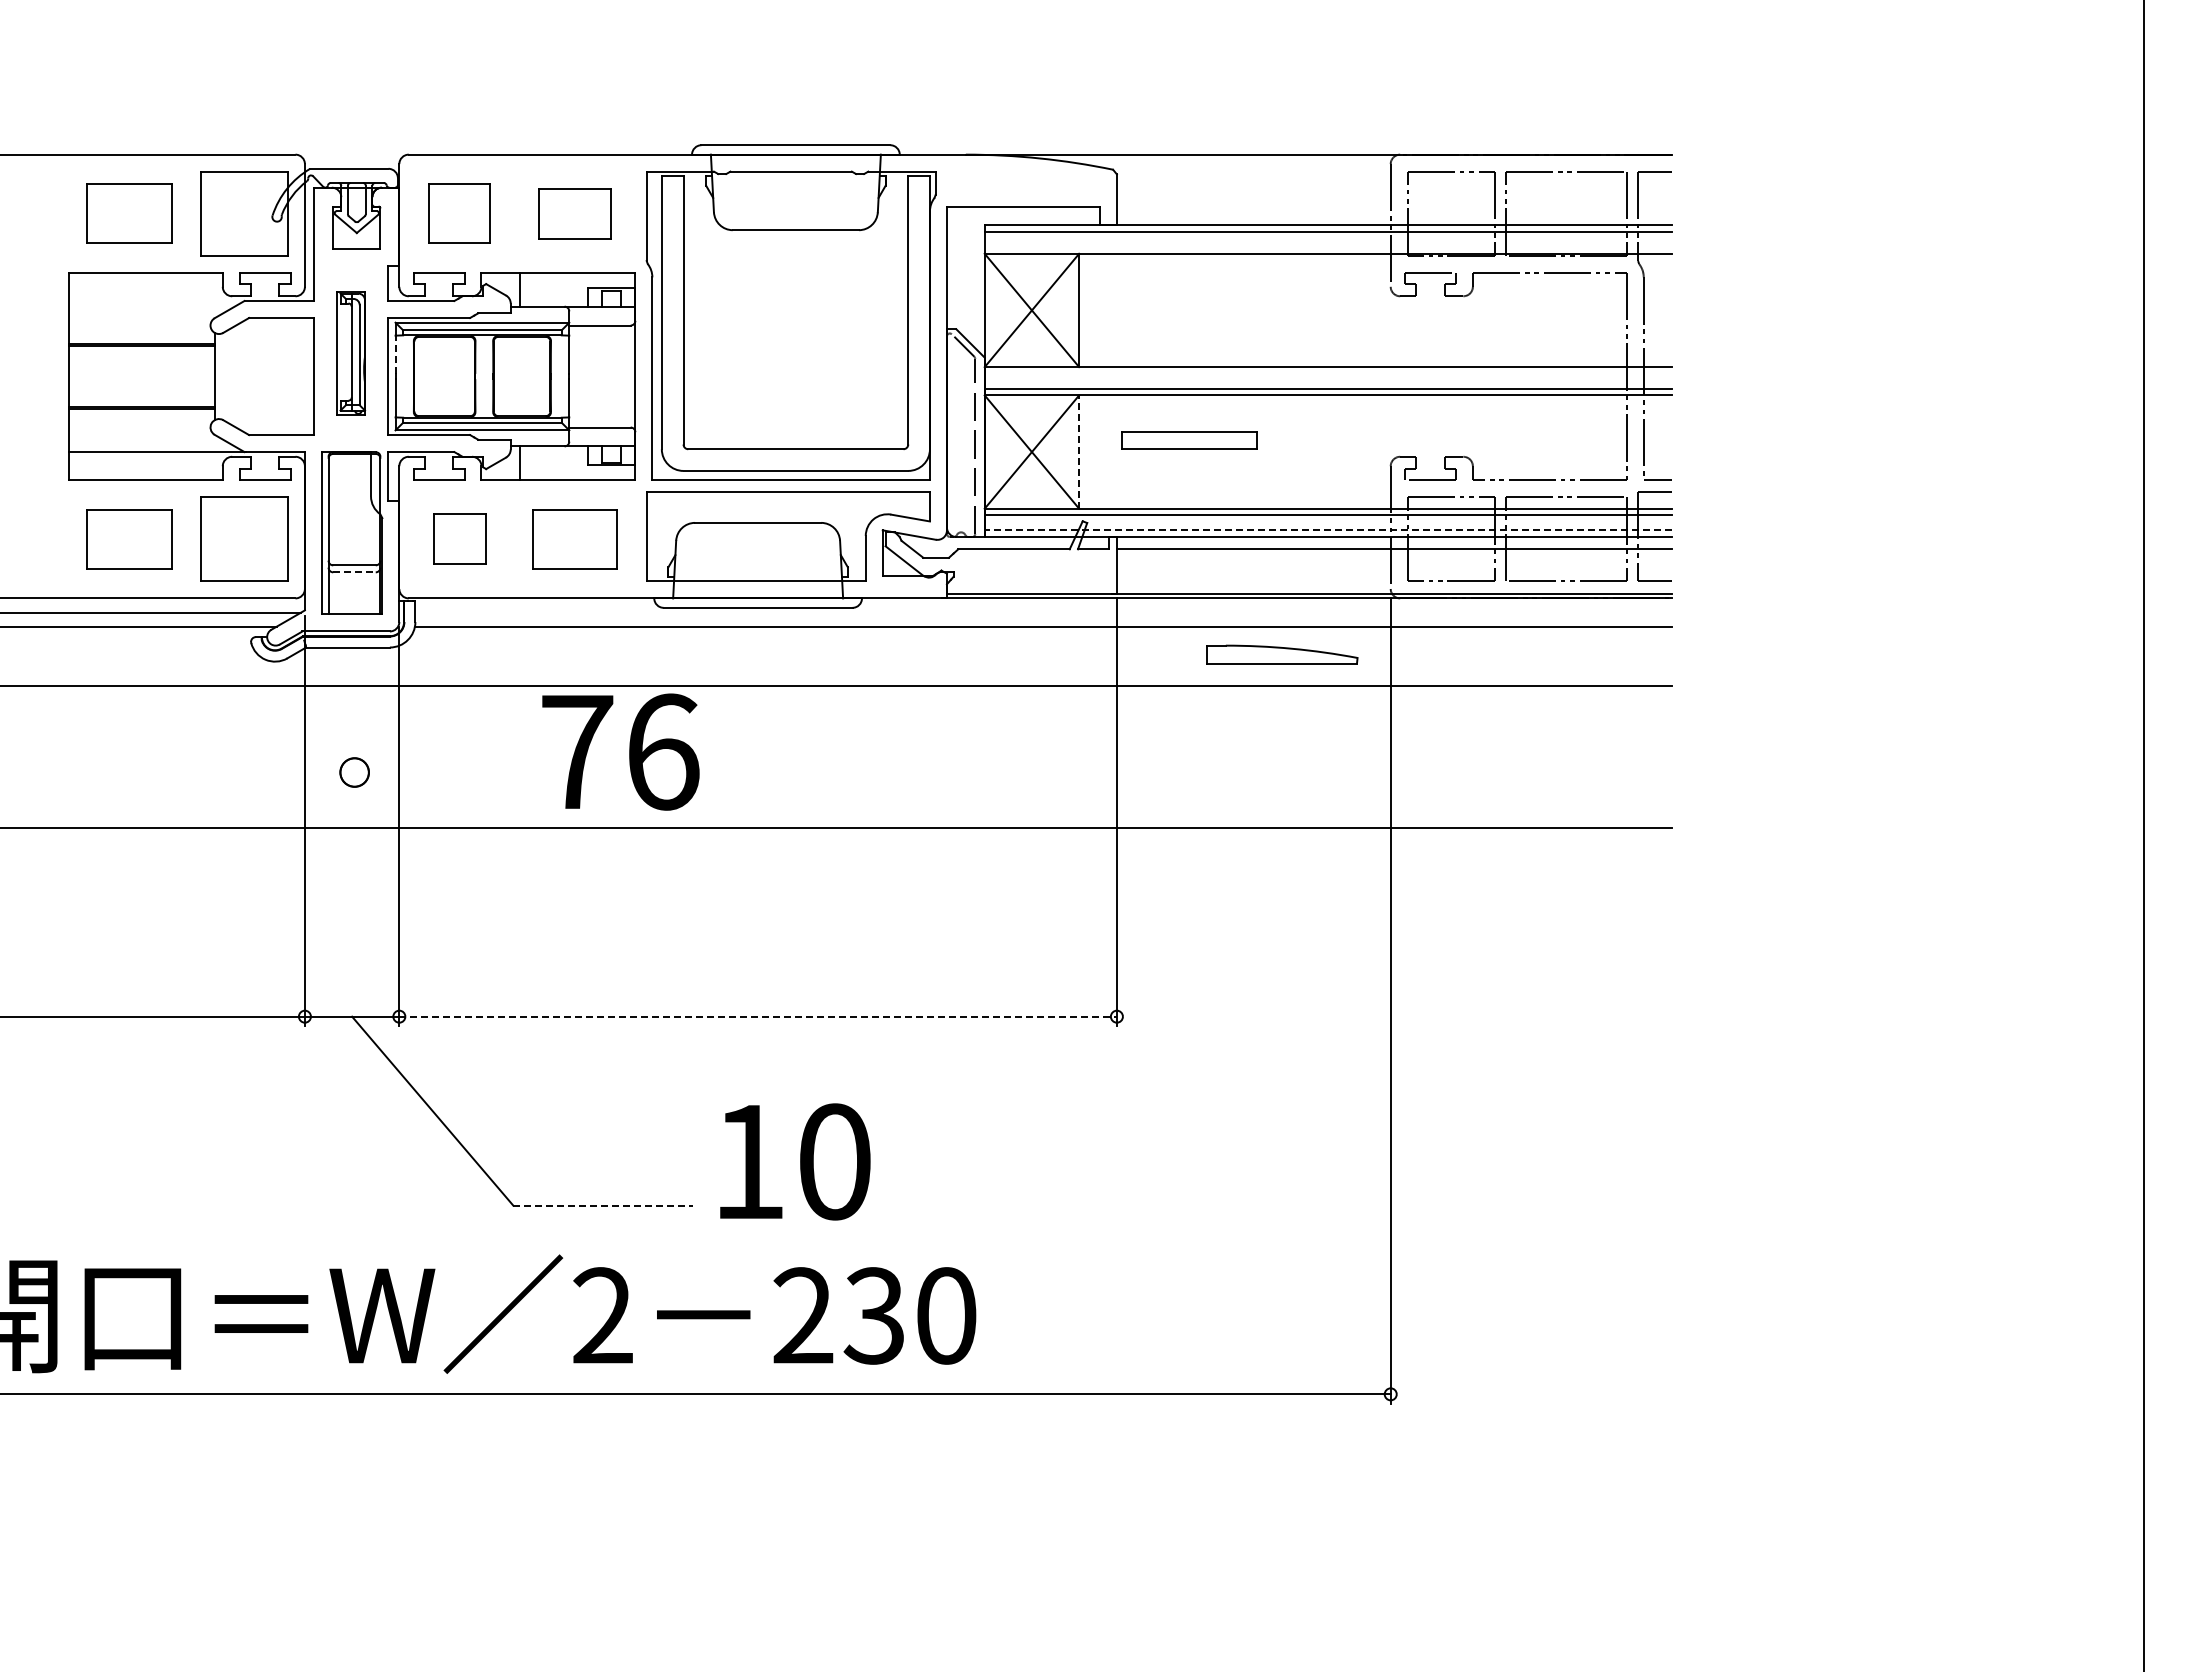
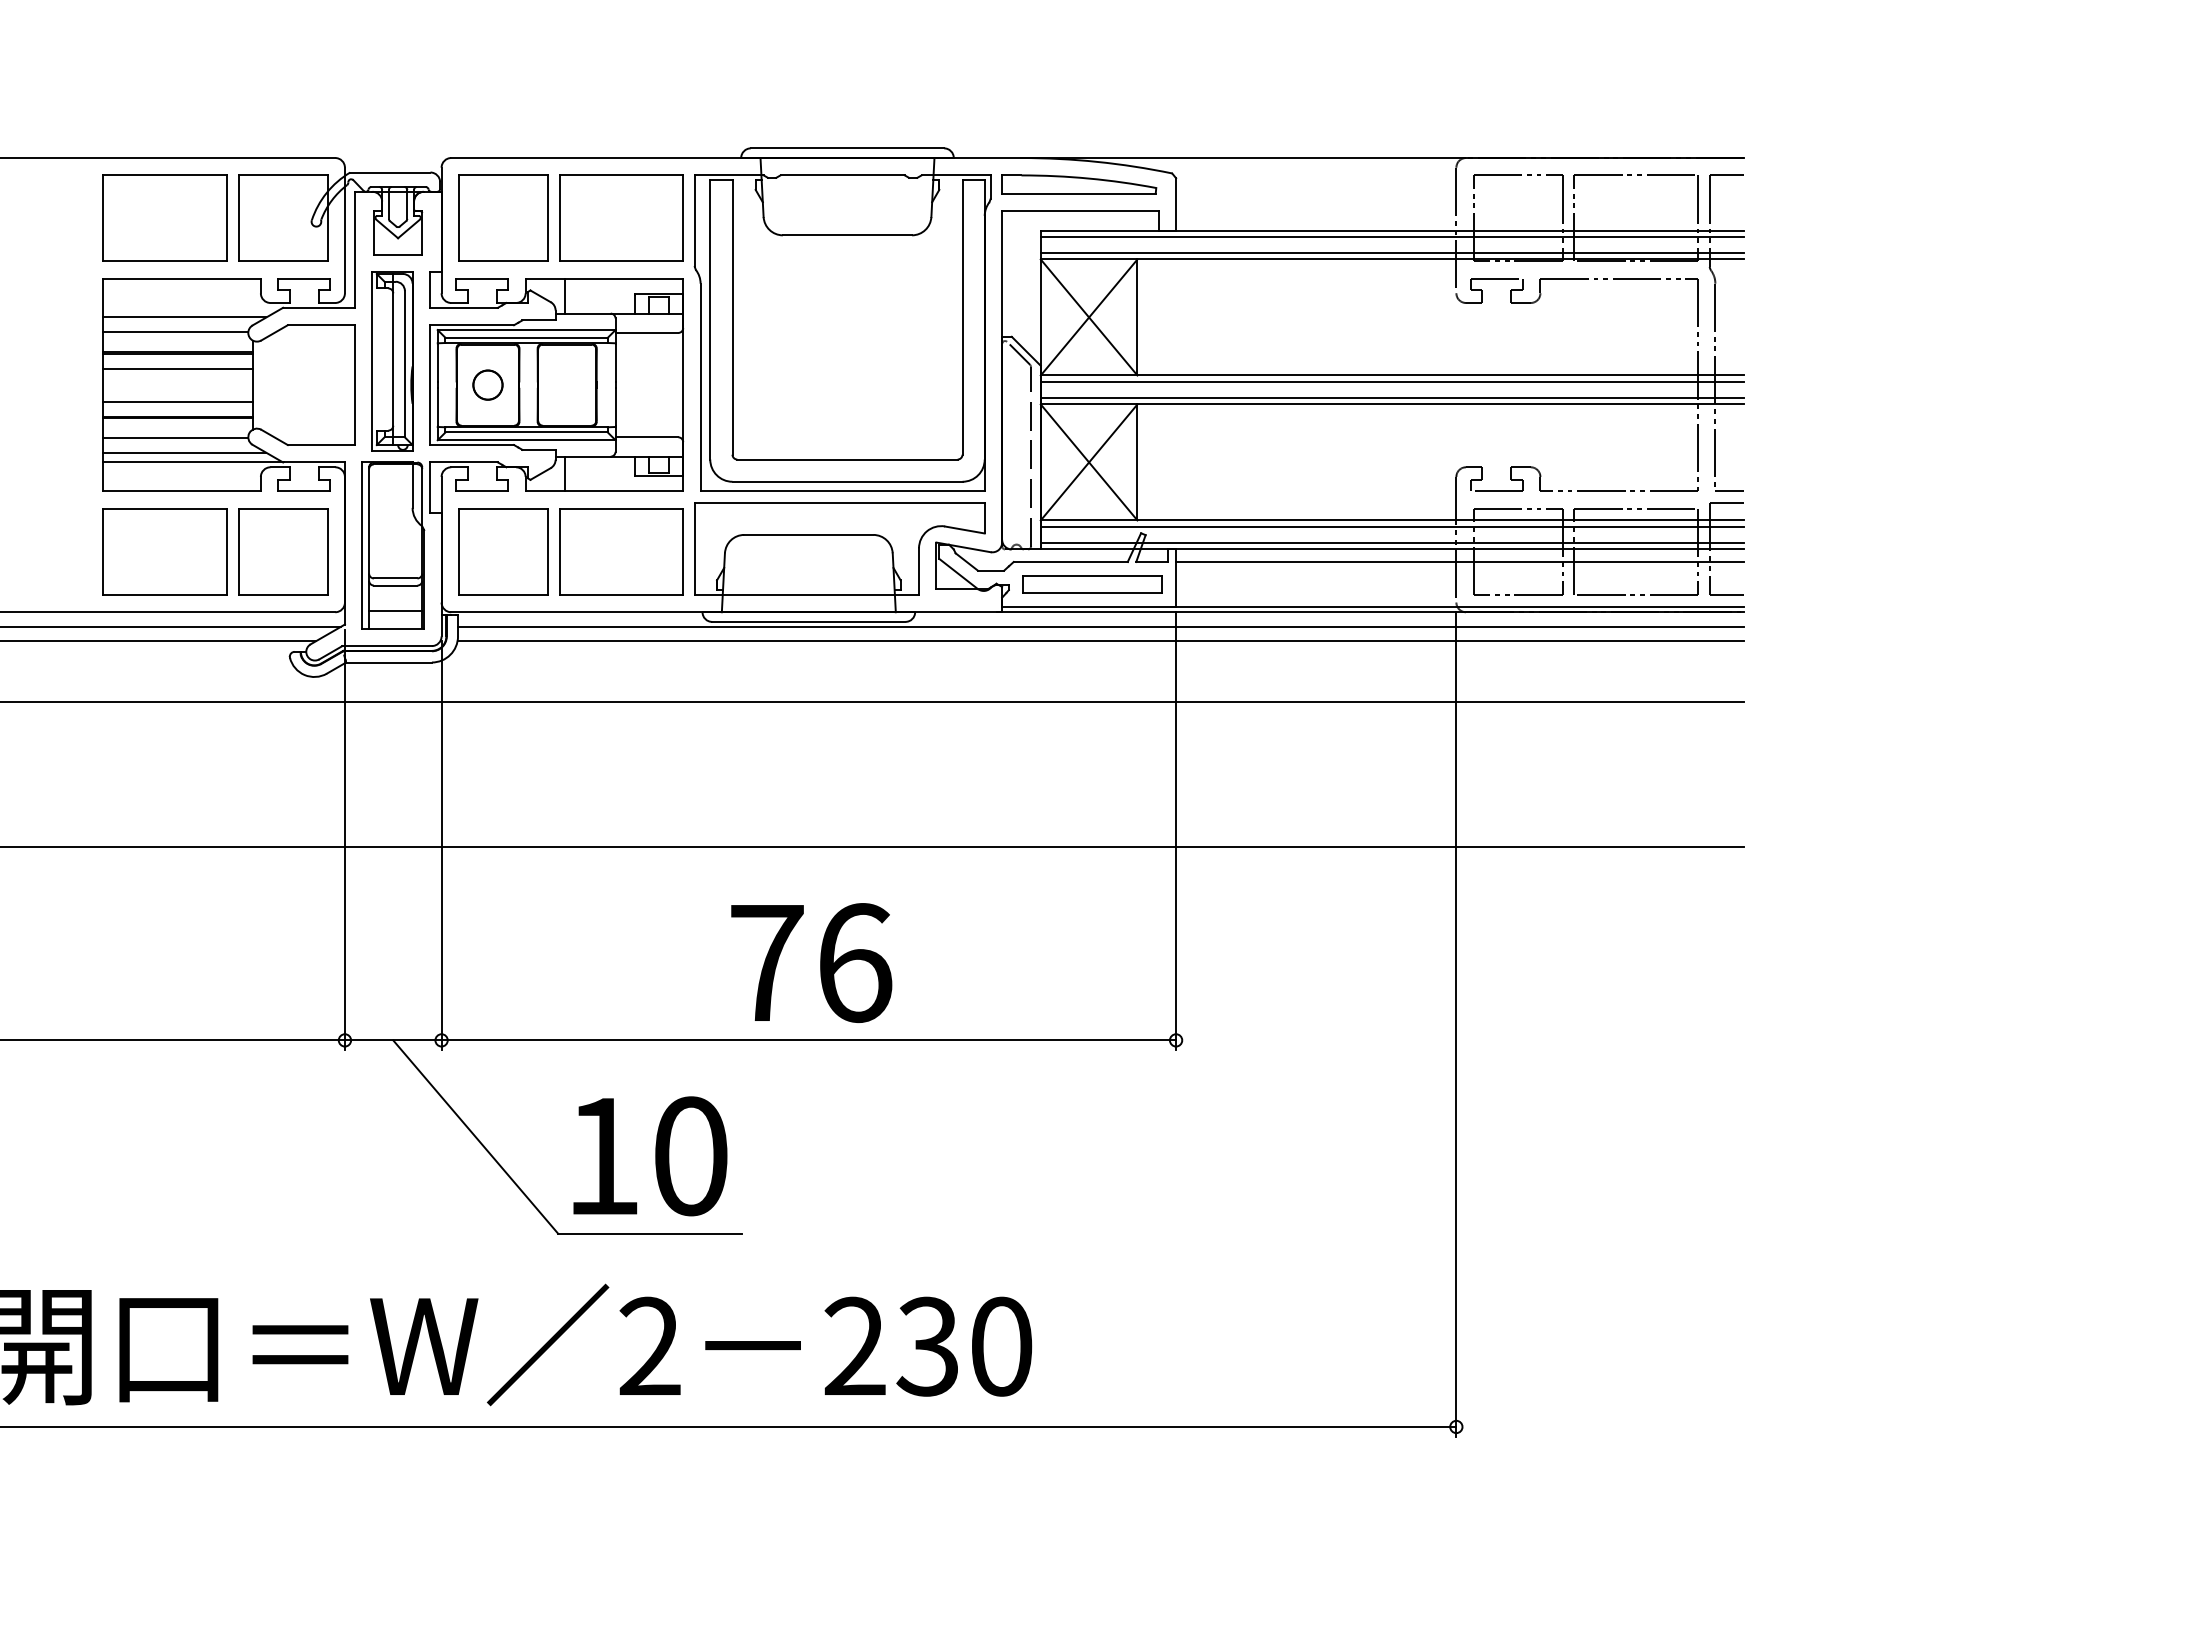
part: (129, 213) -> (165, 218), size x1.43
part: (459, 213) -> (503, 218), size x1.43
part: (574, 213) -> (620, 218), size x1.67
line: (1327, 247) -> (1391, 253), added
line: (148, 310) -> (184, 317), added
line: (139, 324) -> (175, 331), added
part: (350, 353) -> (391, 361), size x1.43
line: (395, 355) -> (437, 363), dashed -> solid
line: (141, 360) -> (177, 368), added
line: (1327, 373) -> (1391, 382), added
line: (141, 392) -> (177, 401), added
line: (139, 428) -> (175, 438), added
part: (1189, 440) -> (1092, 584), moved
line: (148, 442) -> (184, 452), added
line: (1079, 452) -> (1137, 462), dashed -> solid
line: (1327, 530) -> (1391, 542), dashed -> solid
part: (129, 538) -> (165, 550), size x1.43
part: (459, 538) -> (503, 550), size x1.67
part: (574, 538) -> (620, 550), size x1.43
line: (355, 572) -> (396, 585), dashed -> solid
line: (354, 597) -> (395, 611), added
line: (1043, 612) -> (1100, 626), added
part: (1282, 654) -> (1079, 184), moved
text: (620, 751) -> (811, 962), moved
circle: (354, 772) -> (487, 385), moved
line: (758, 1016) -> (809, 1040), dashed -> solid
text: (795, 1161) -> (650, 1155), moved
line: (602, 1205) -> (649, 1233), dashed -> solid

